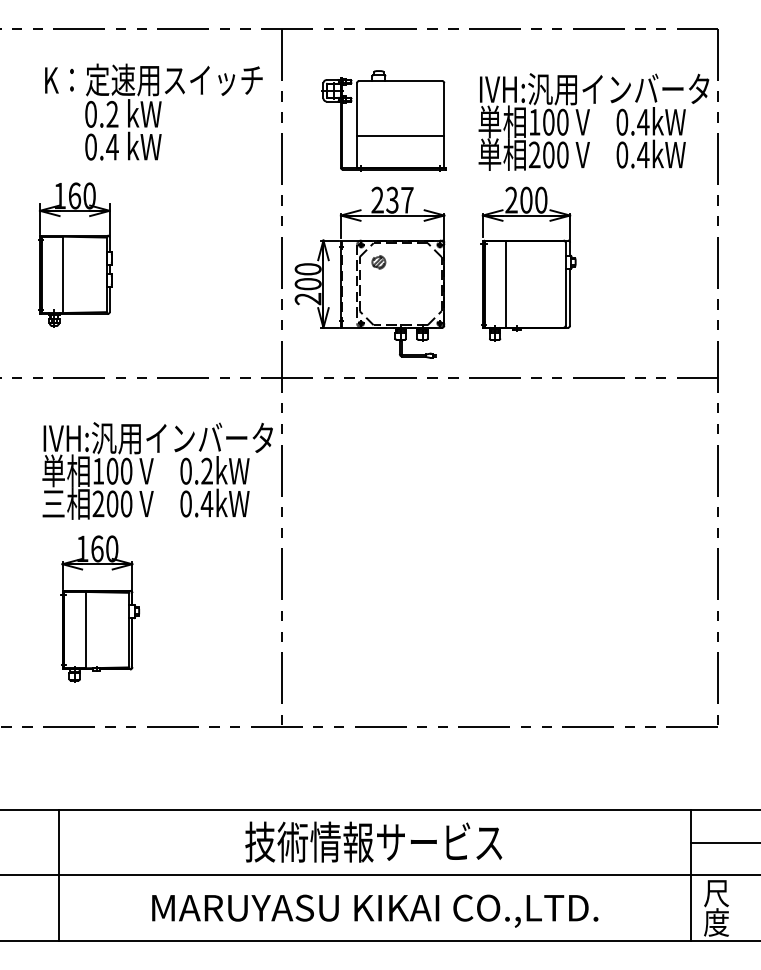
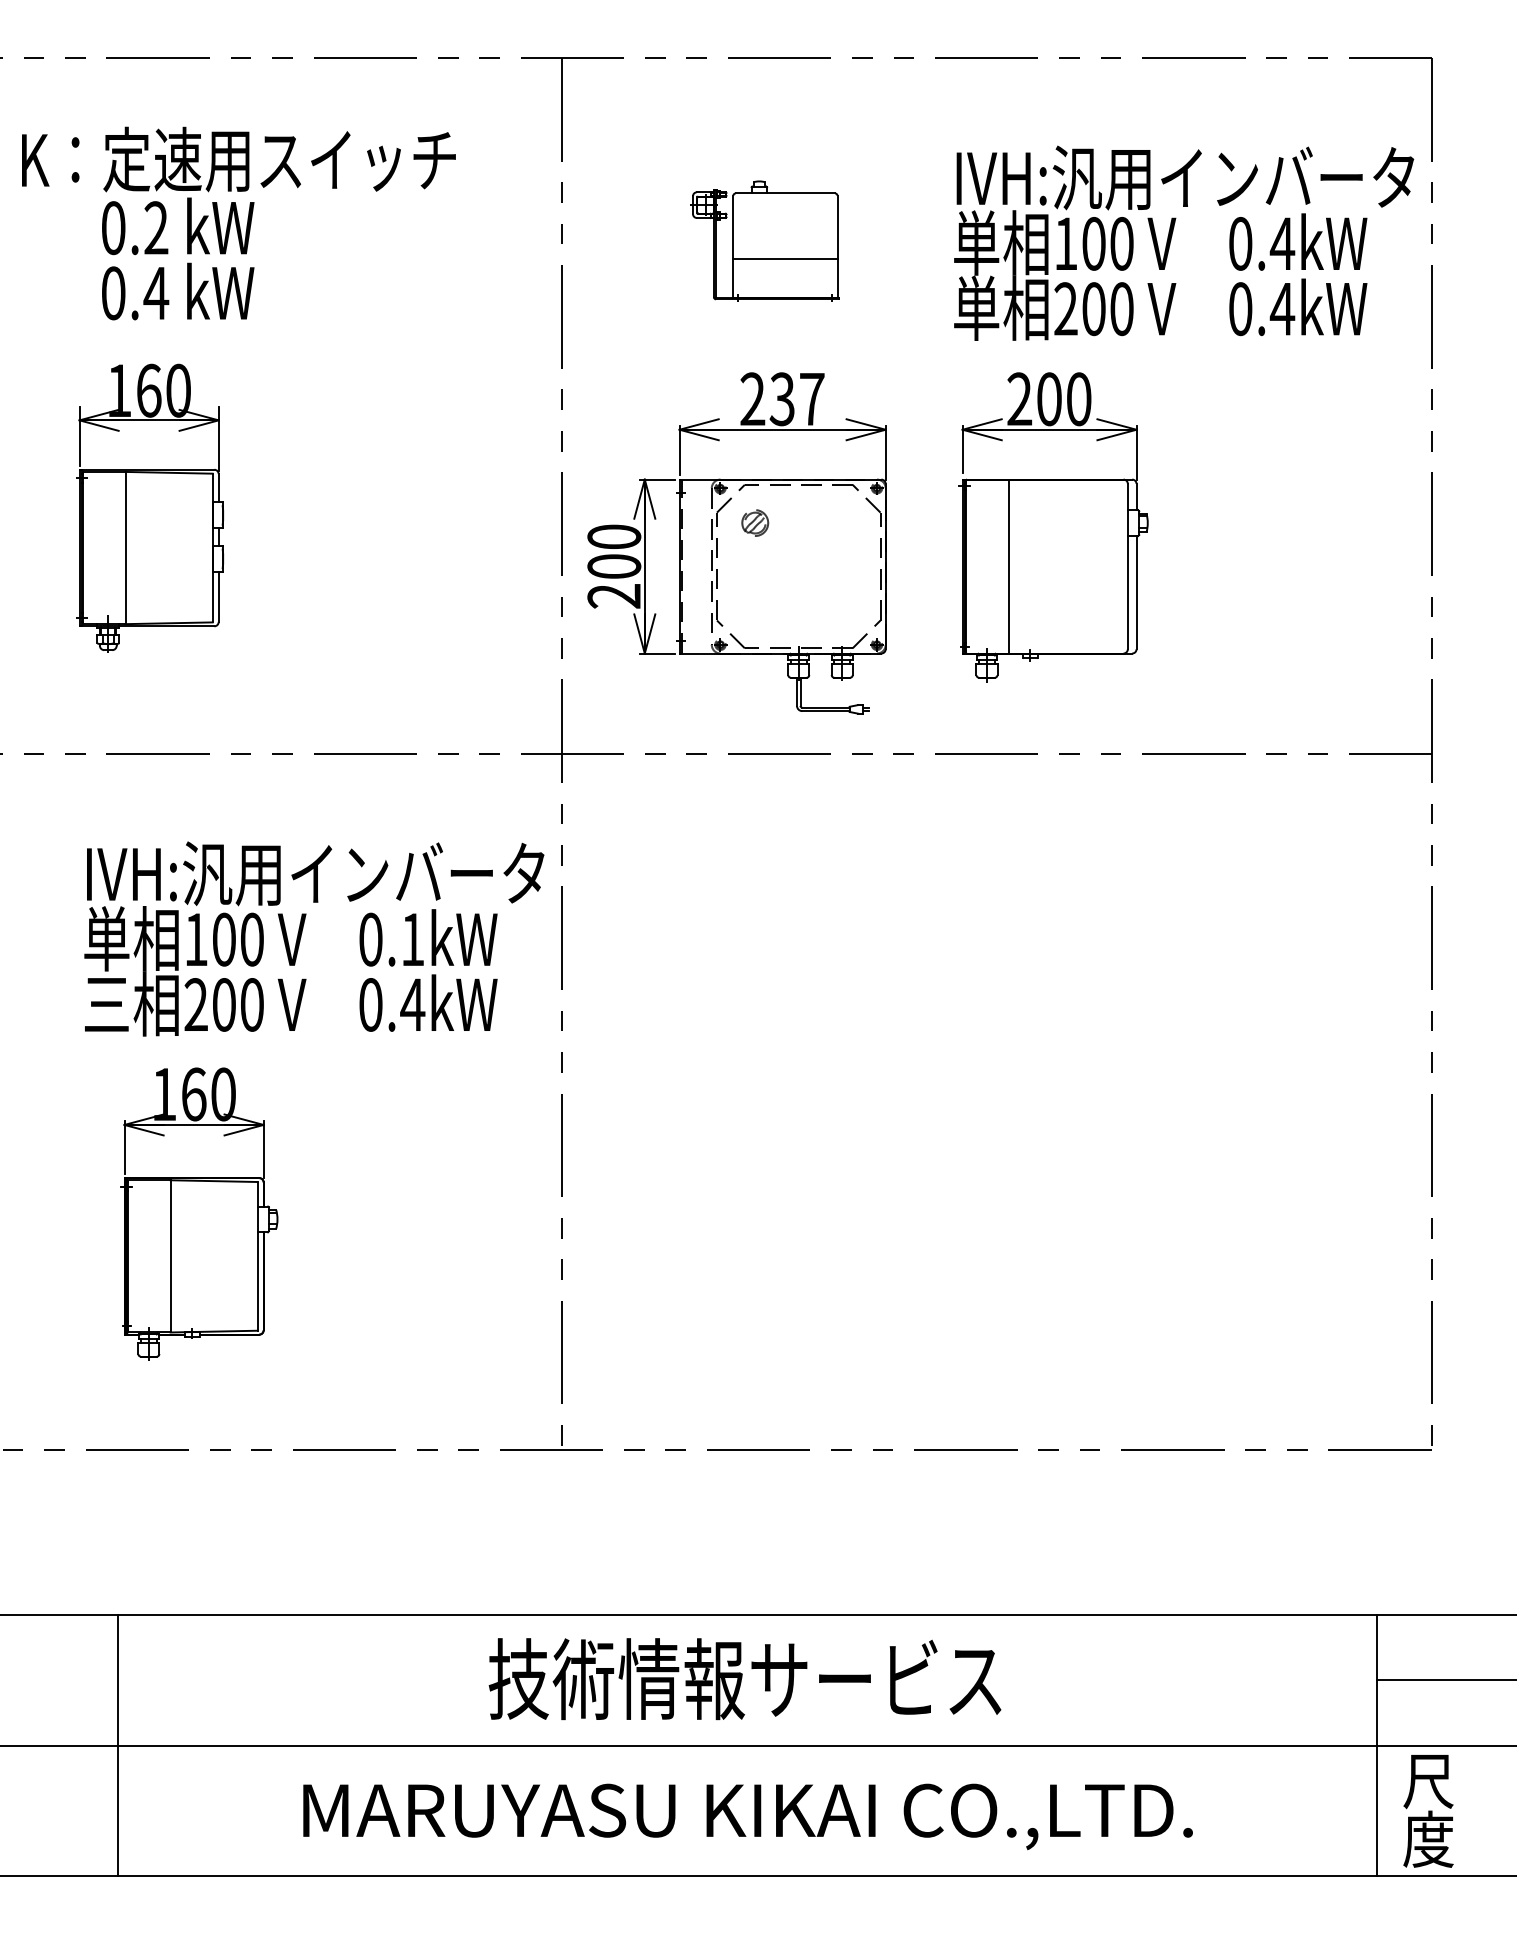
text: (153, 111) -> (238, 222), moved
part: (383, 120) -> (764, 240), size x0.6
text: (206, 470) -> (411, 938), 0.2kW -> 0.1kW

